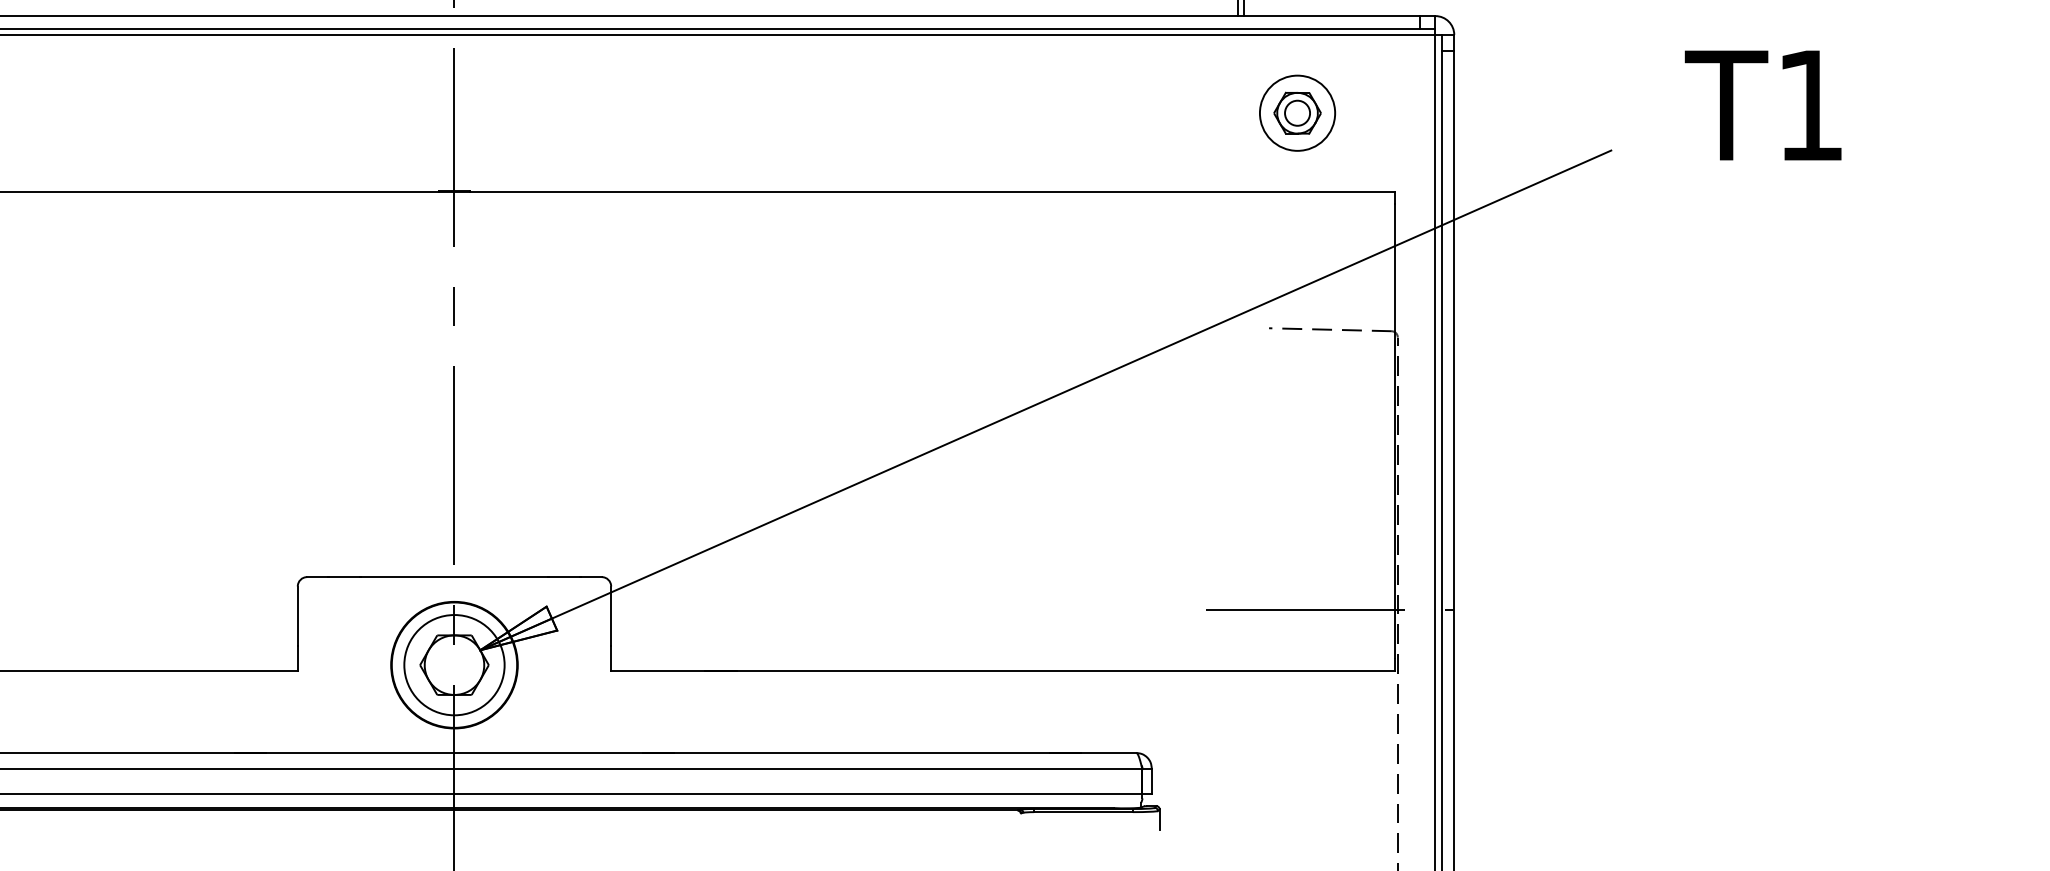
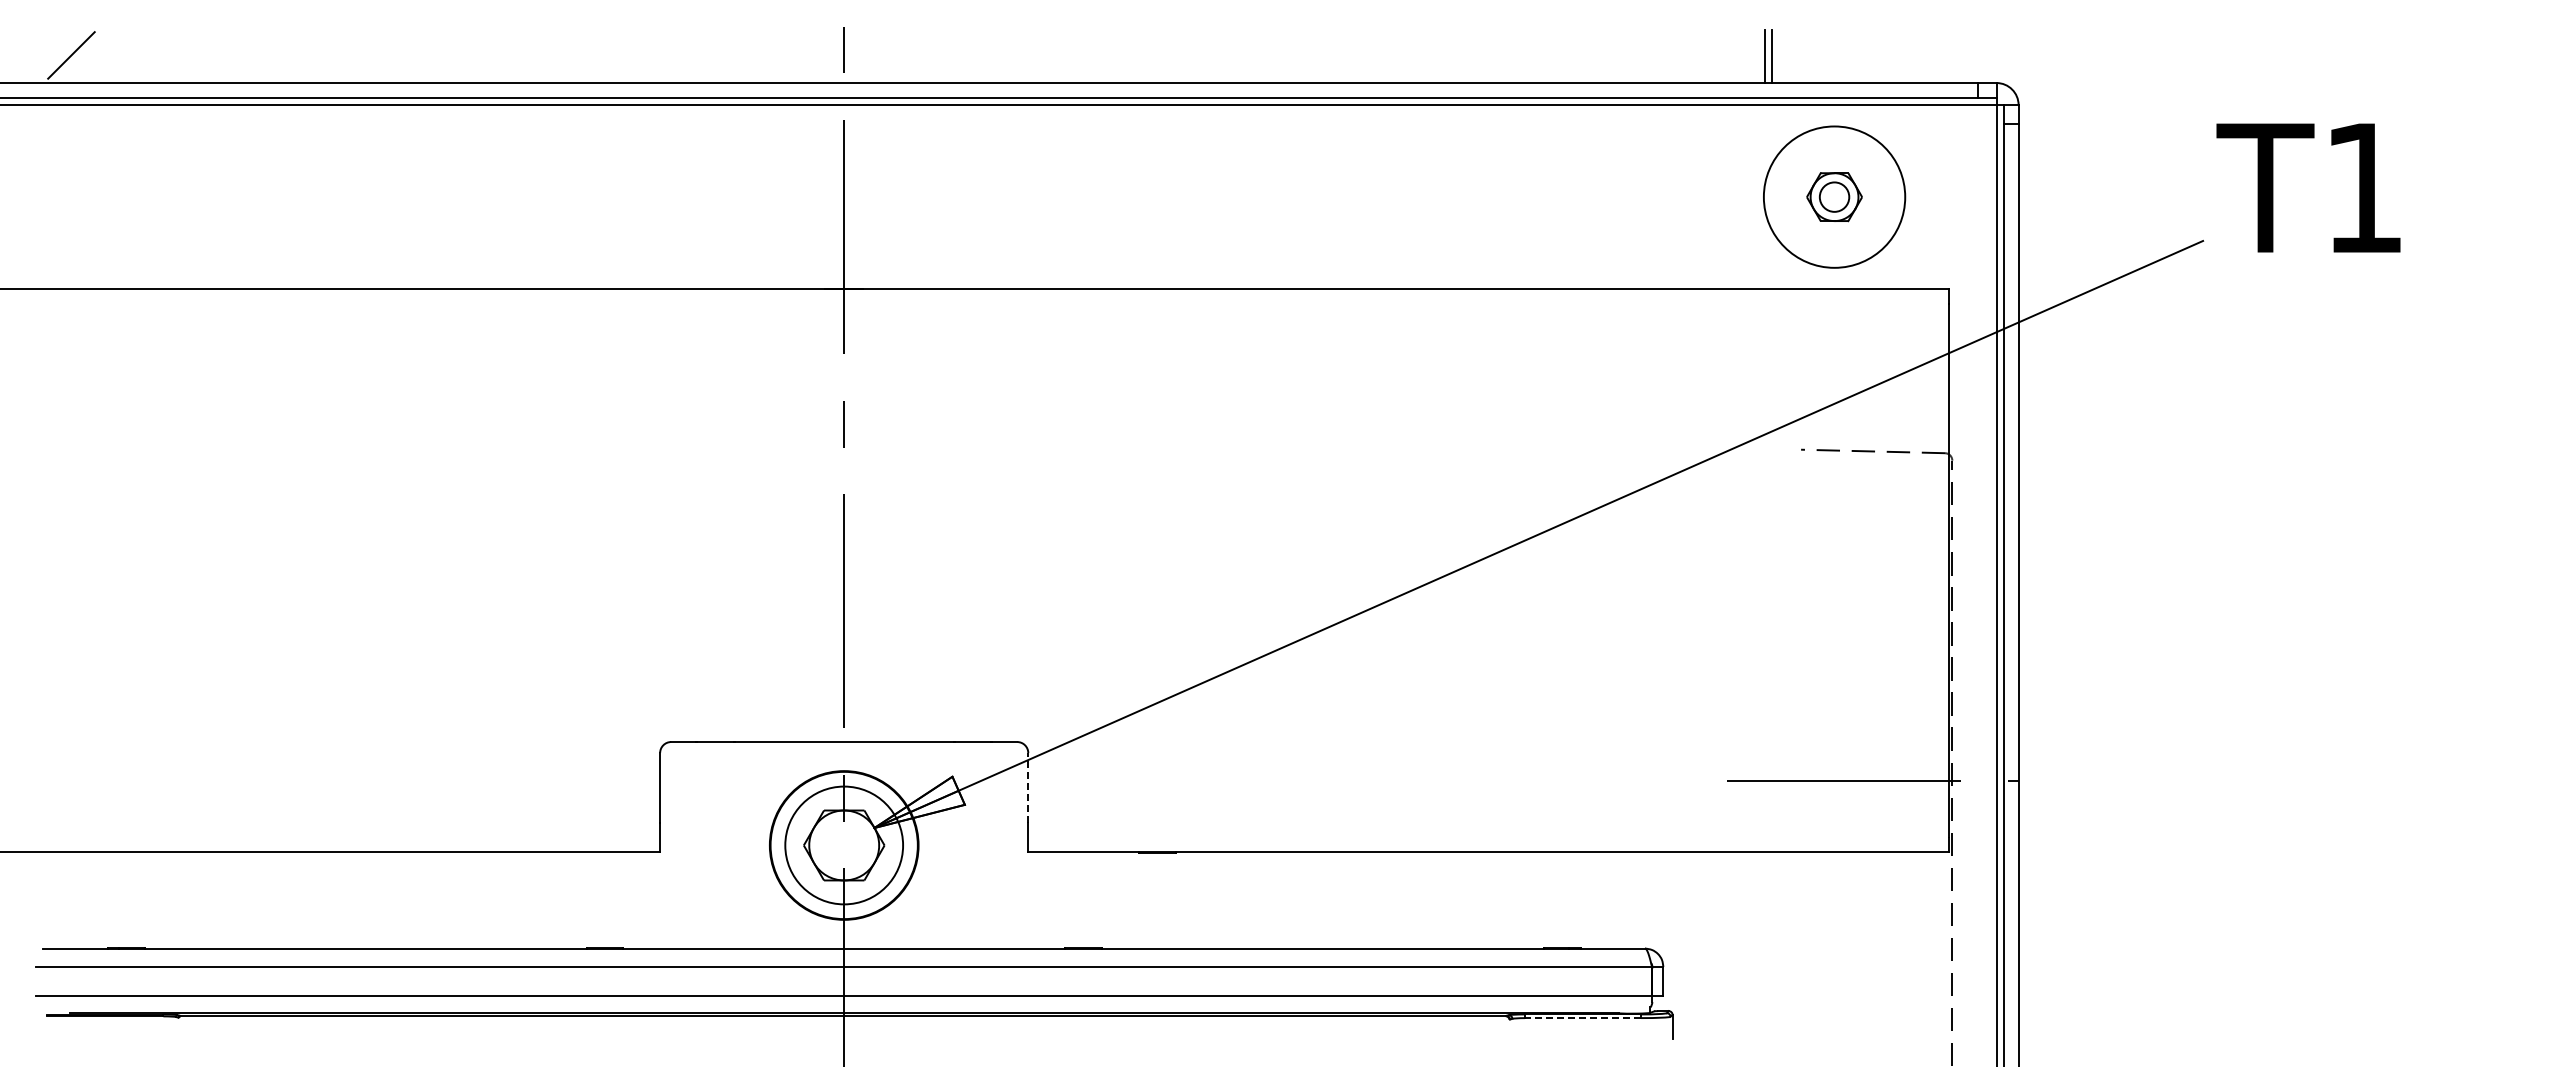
text: (1763, 105) -> (2308, 187), moved
circle: (1297, 112) -> (1834, 196), size x1.6
line: (611, 616) -> (1028, 788), solid -> dashed
line: (1082, 812) -> (1582, 1018), solid -> dashed

